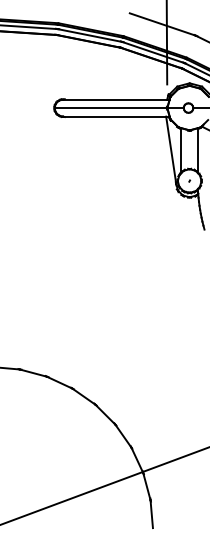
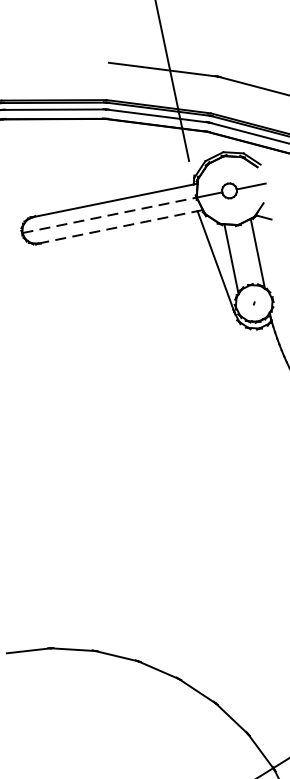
line: (111, 108) -> (110, 215), solid -> dashed
line: (115, 116) -> (119, 226), solid -> dashed

